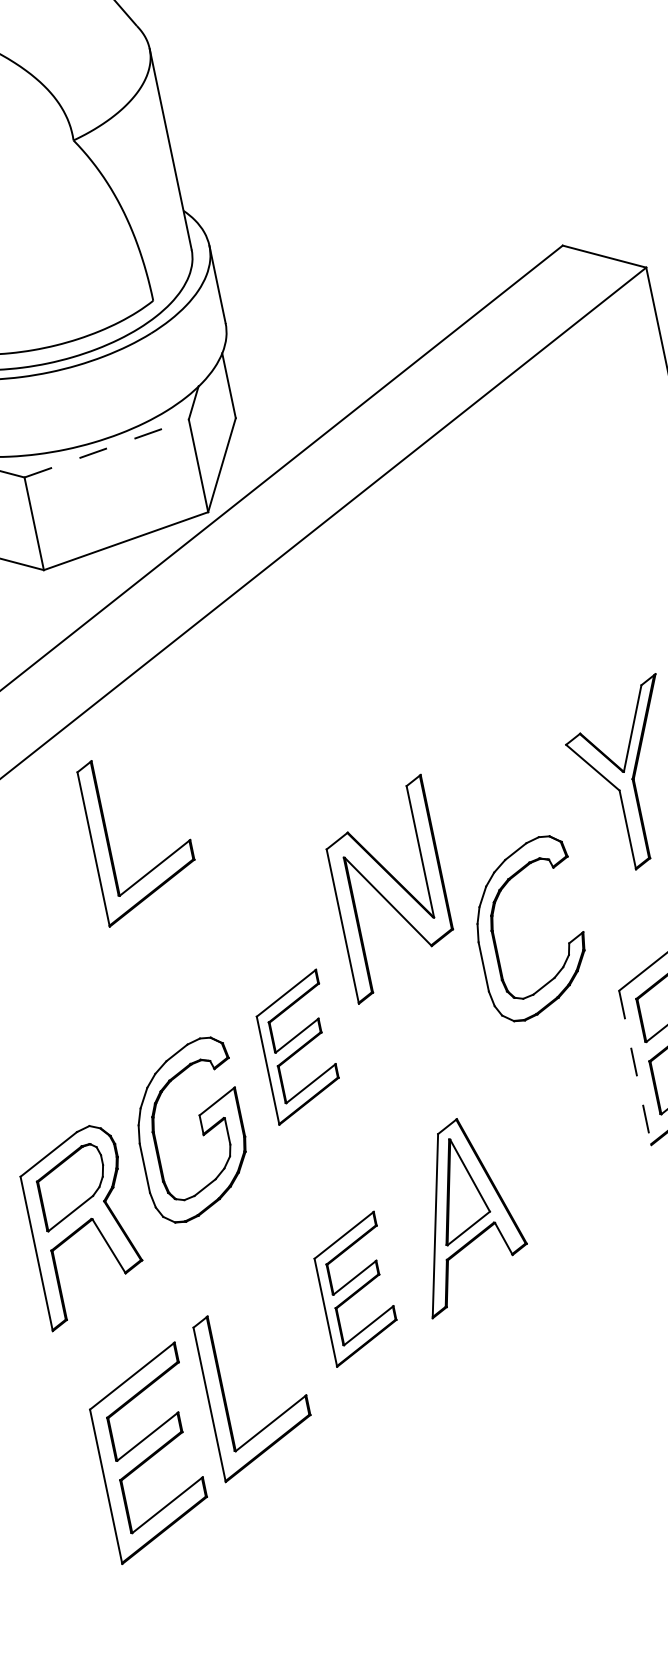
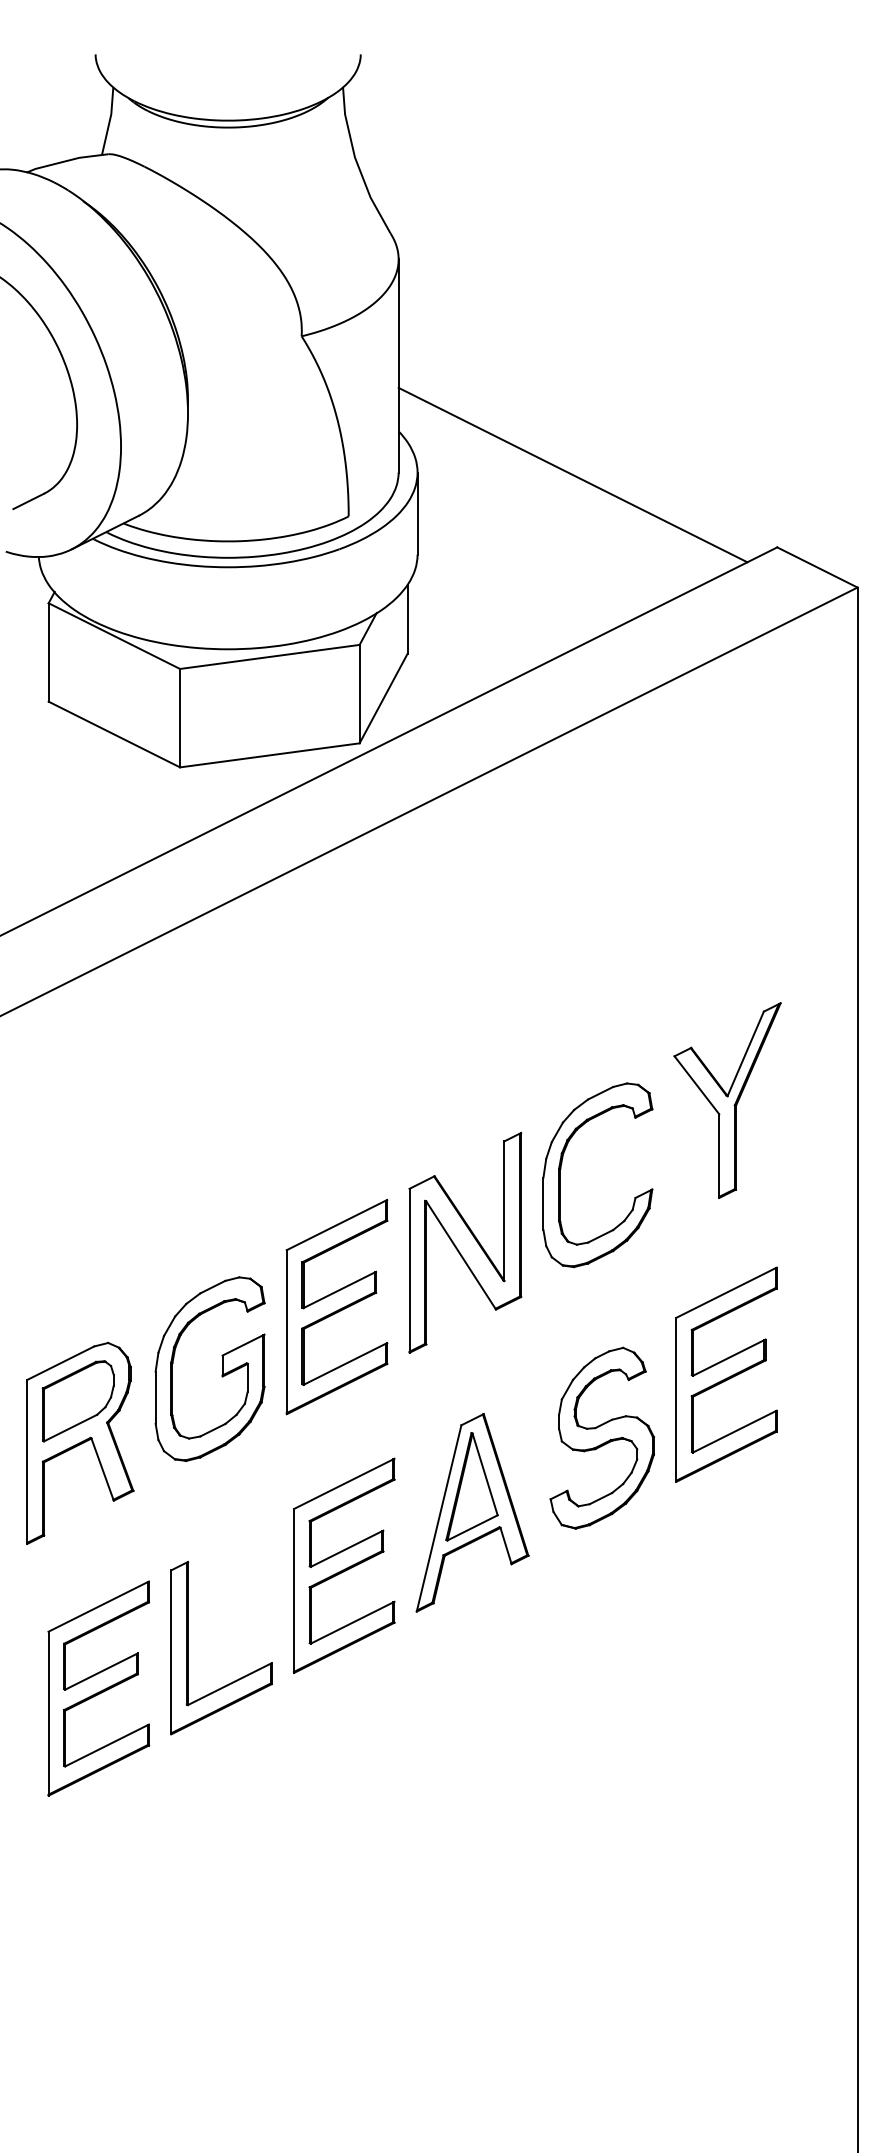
line: (355, 217) -> (572, 474), added
line: (106, 448) -> (269, 656), dashed -> solid
part: (109, 842) -> (188, 1058), removed
part: (389, 888) -> (465, 1242), moved
part: (493, 931) -> (561, 1169), moved
part: (297, 1046) -> (336, 1306), size x1.43
line: (635, 1068) -> (676, 1400), dashed -> solid
part: (572, 1118) -> (601, 1437), added
part: (355, 1289) -> (344, 1565), size x1.43

